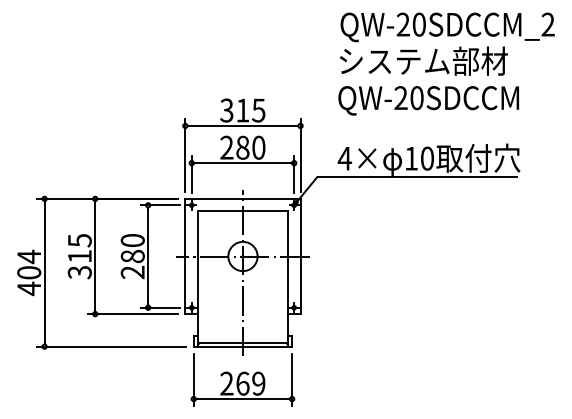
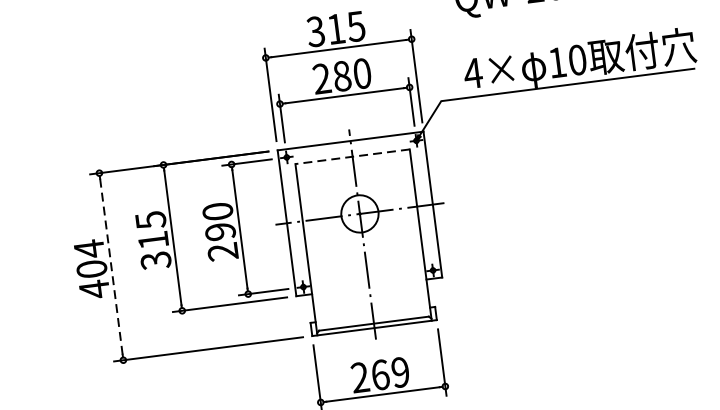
line: (242, 211) -> (352, 157), solid -> dashed
text: (132, 256) -> (220, 231), 280 -> 290
line: (44, 273) -> (111, 267), solid -> dashed

